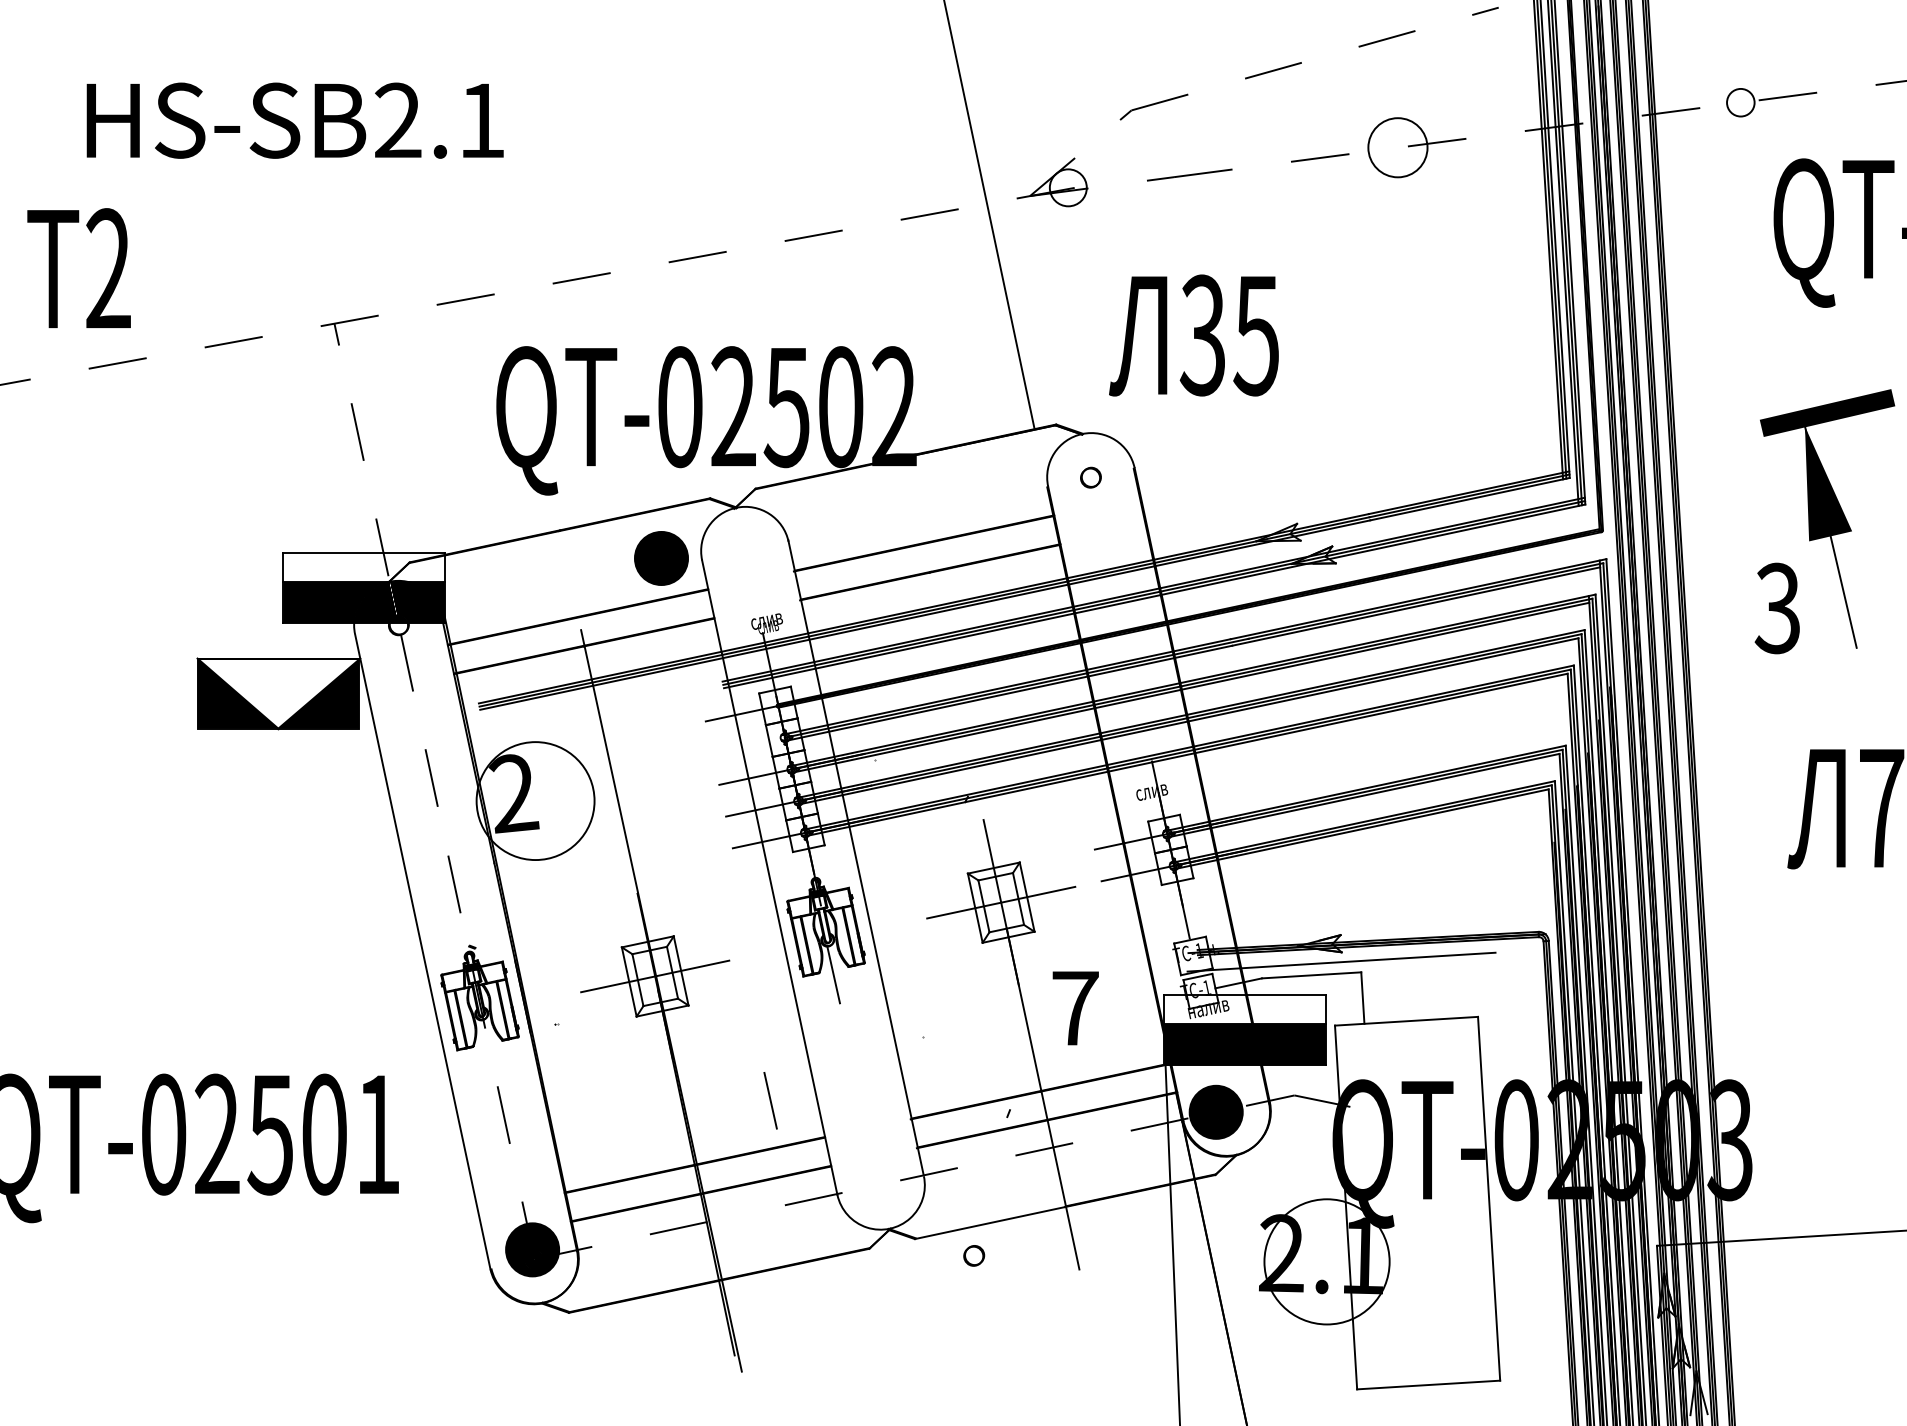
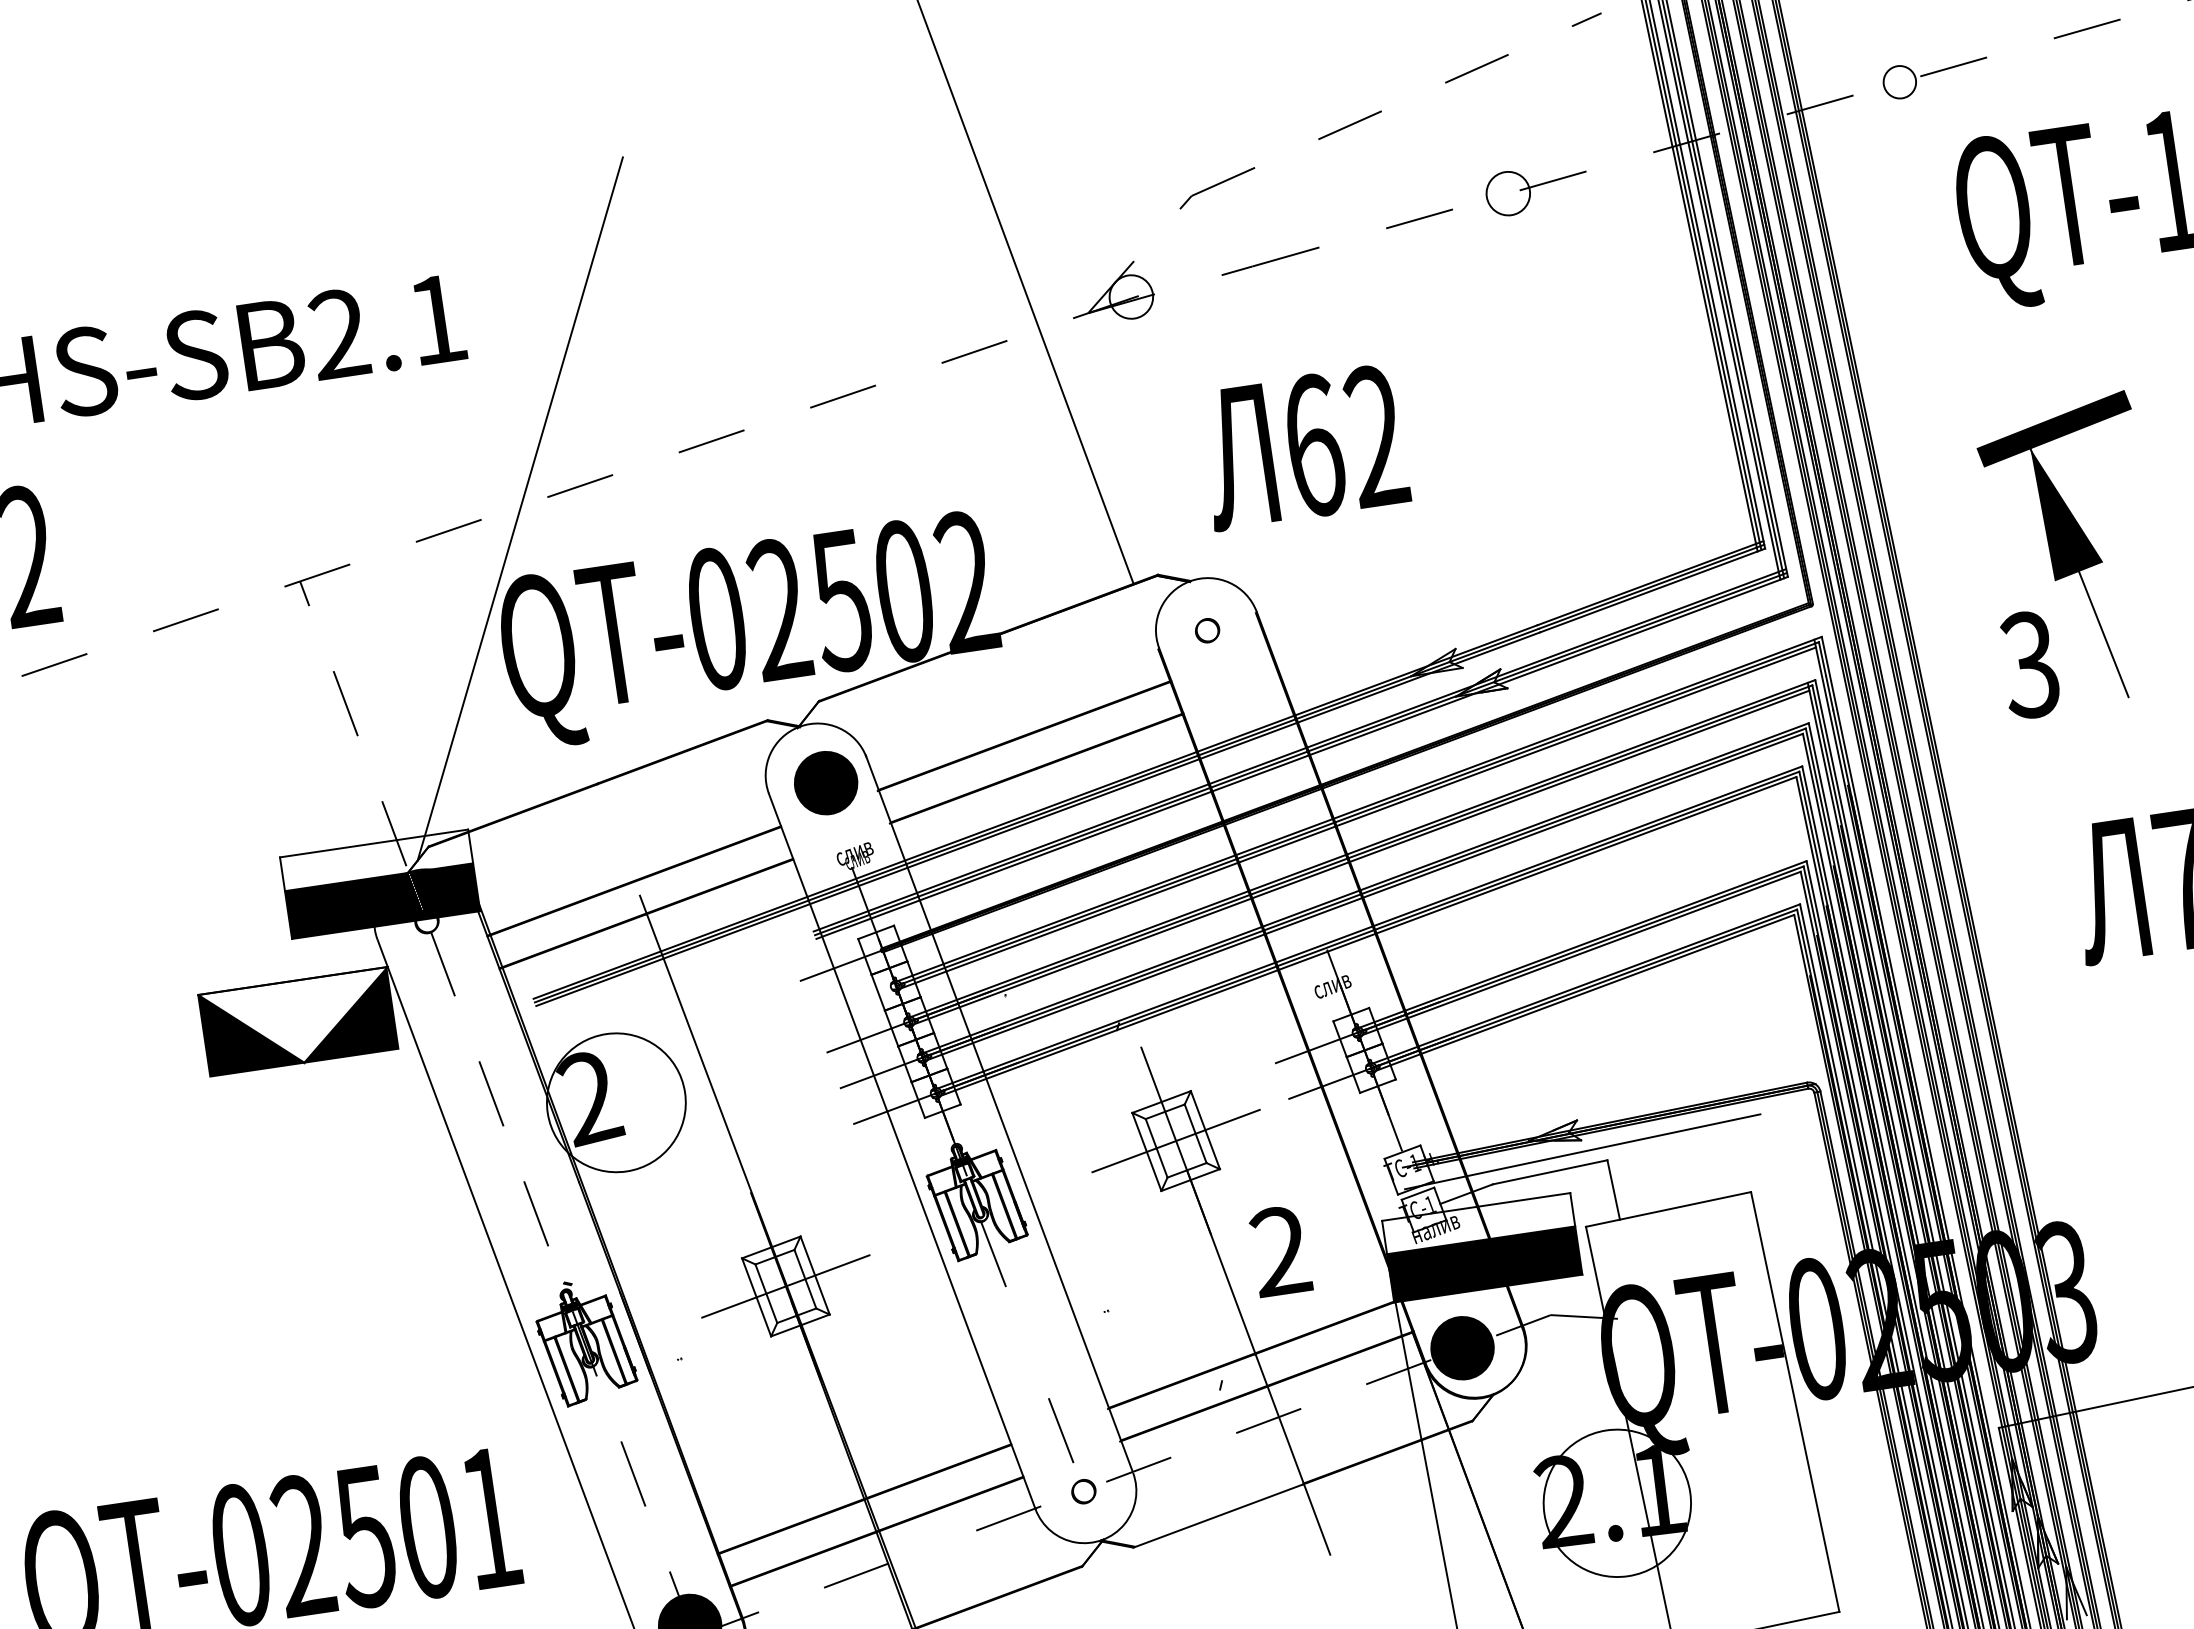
circle: (1397, 147) -> (1507, 193), size x0.62
line: (528, 289) -> (520, 508), added
text: (1229, 335) -> (1344, 441), 35 -> 62
part: (661, 558) -> (826, 783), moved
text: (1075, 1007) -> (1280, 1250), 7 -> 2
line: (770, 1100) -> (1060, 1430), moved
part: (974, 1255) -> (1084, 1491), moved

